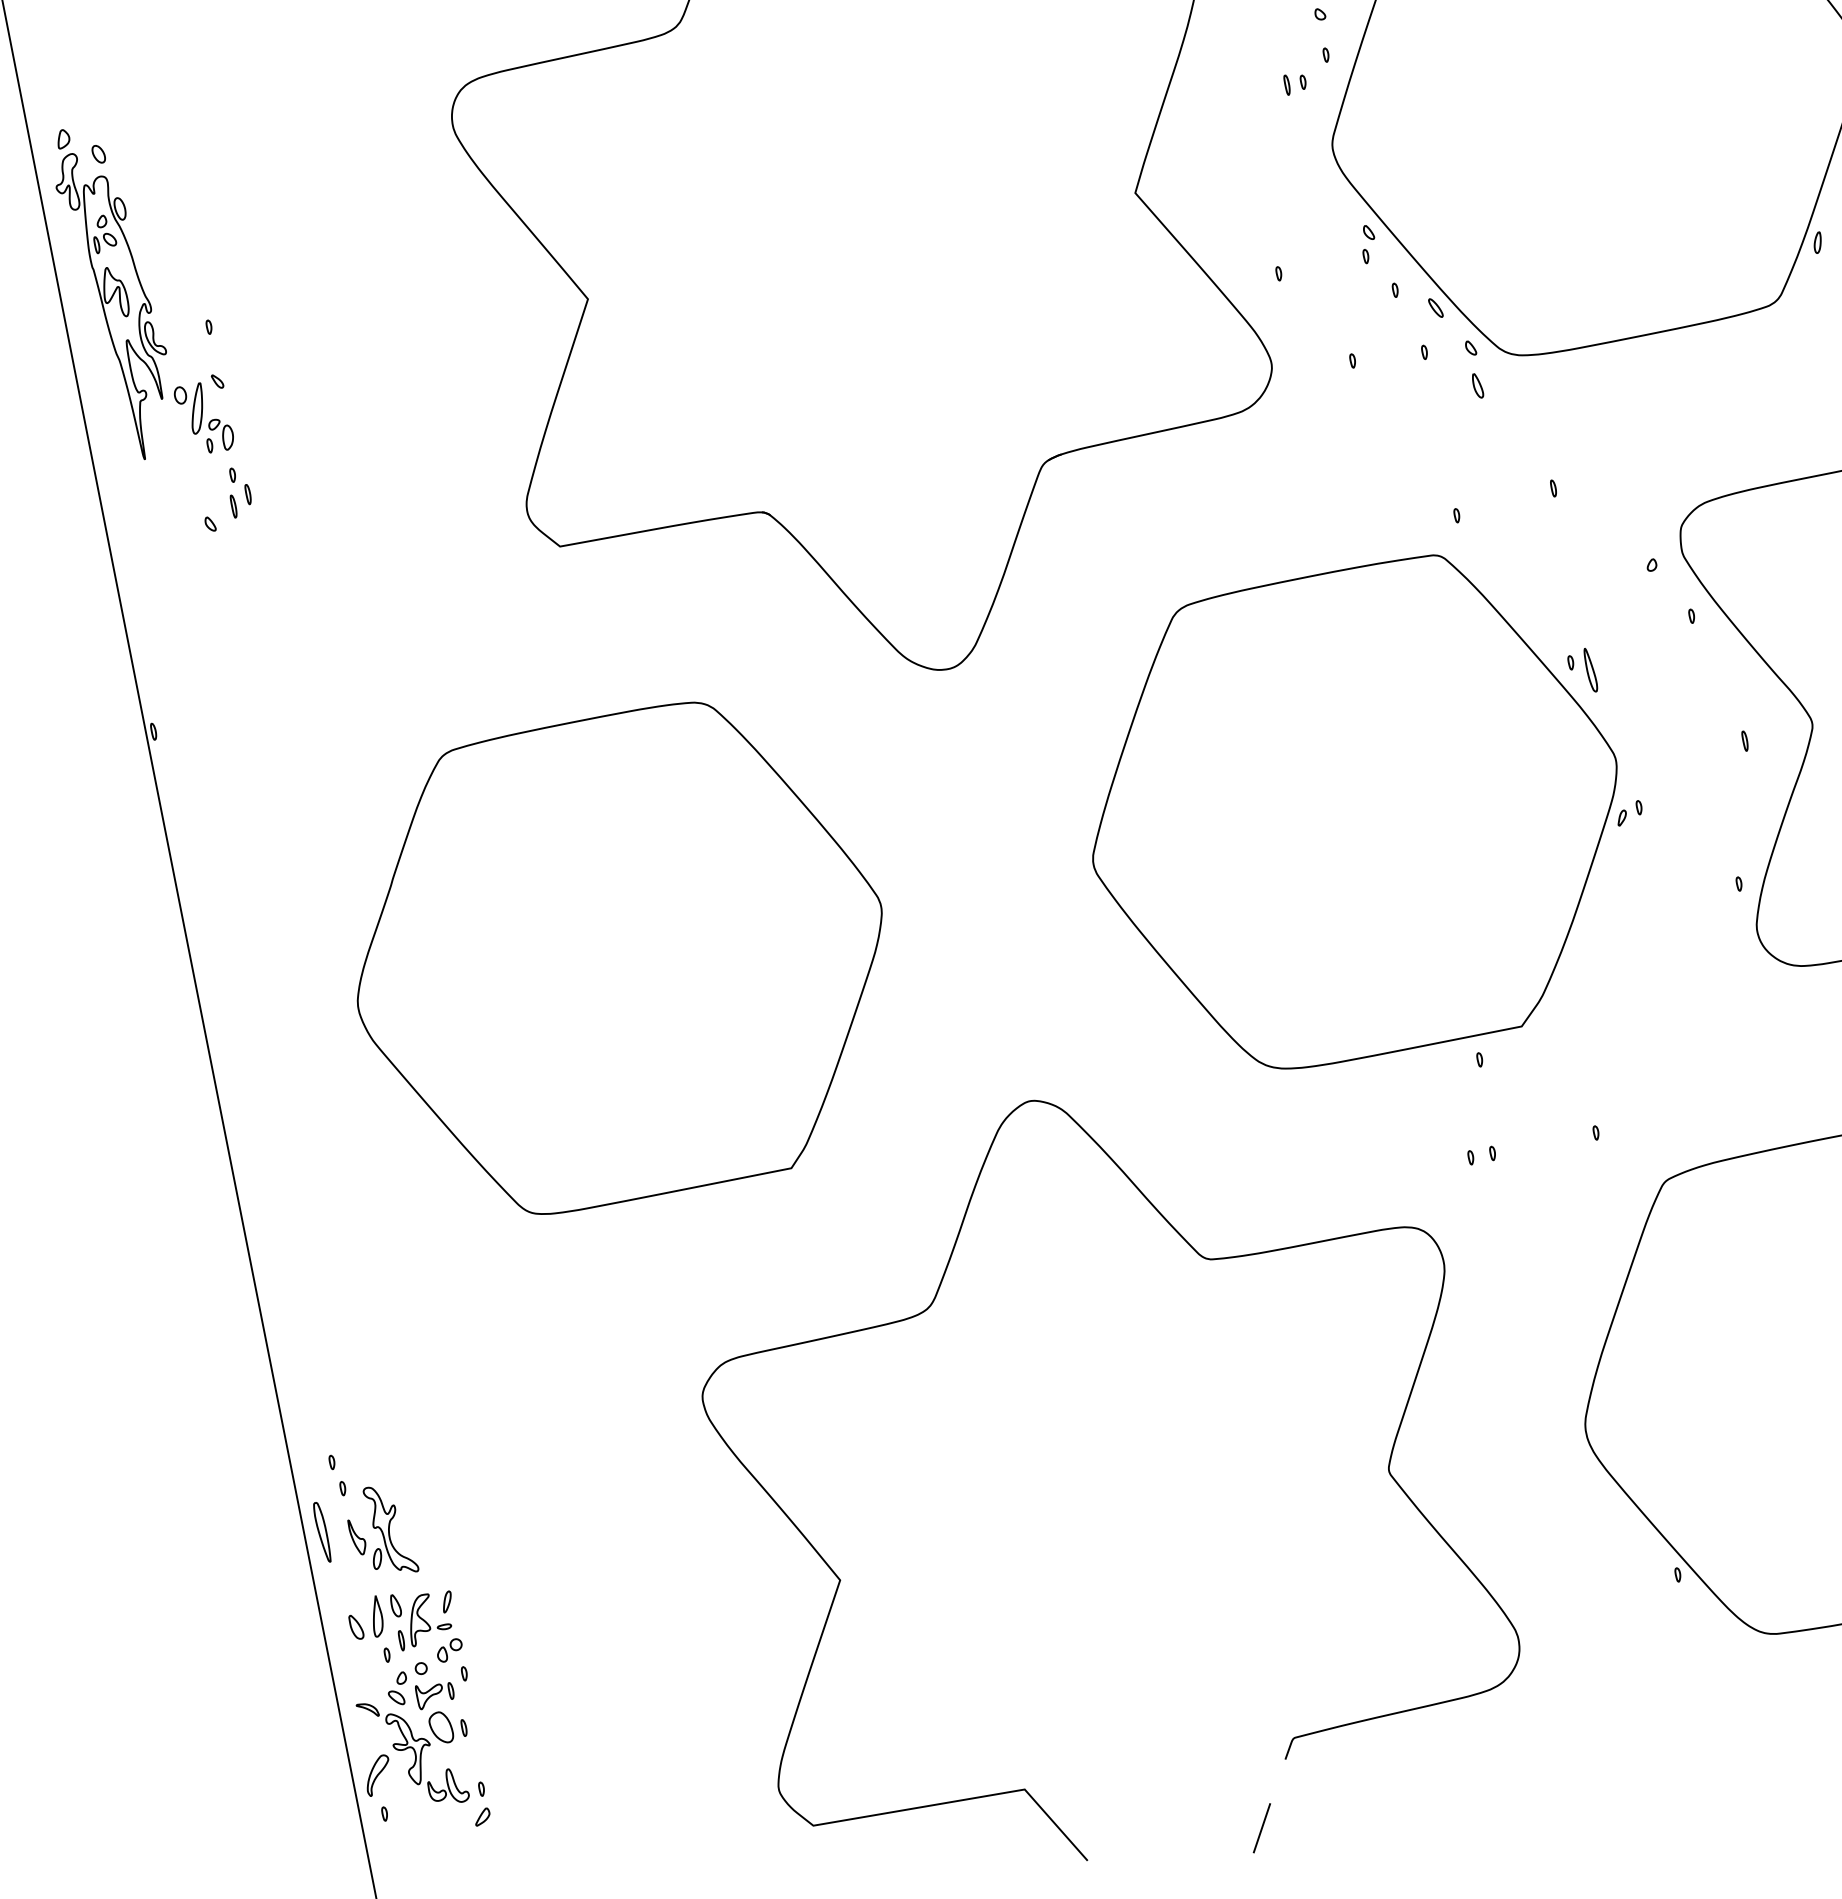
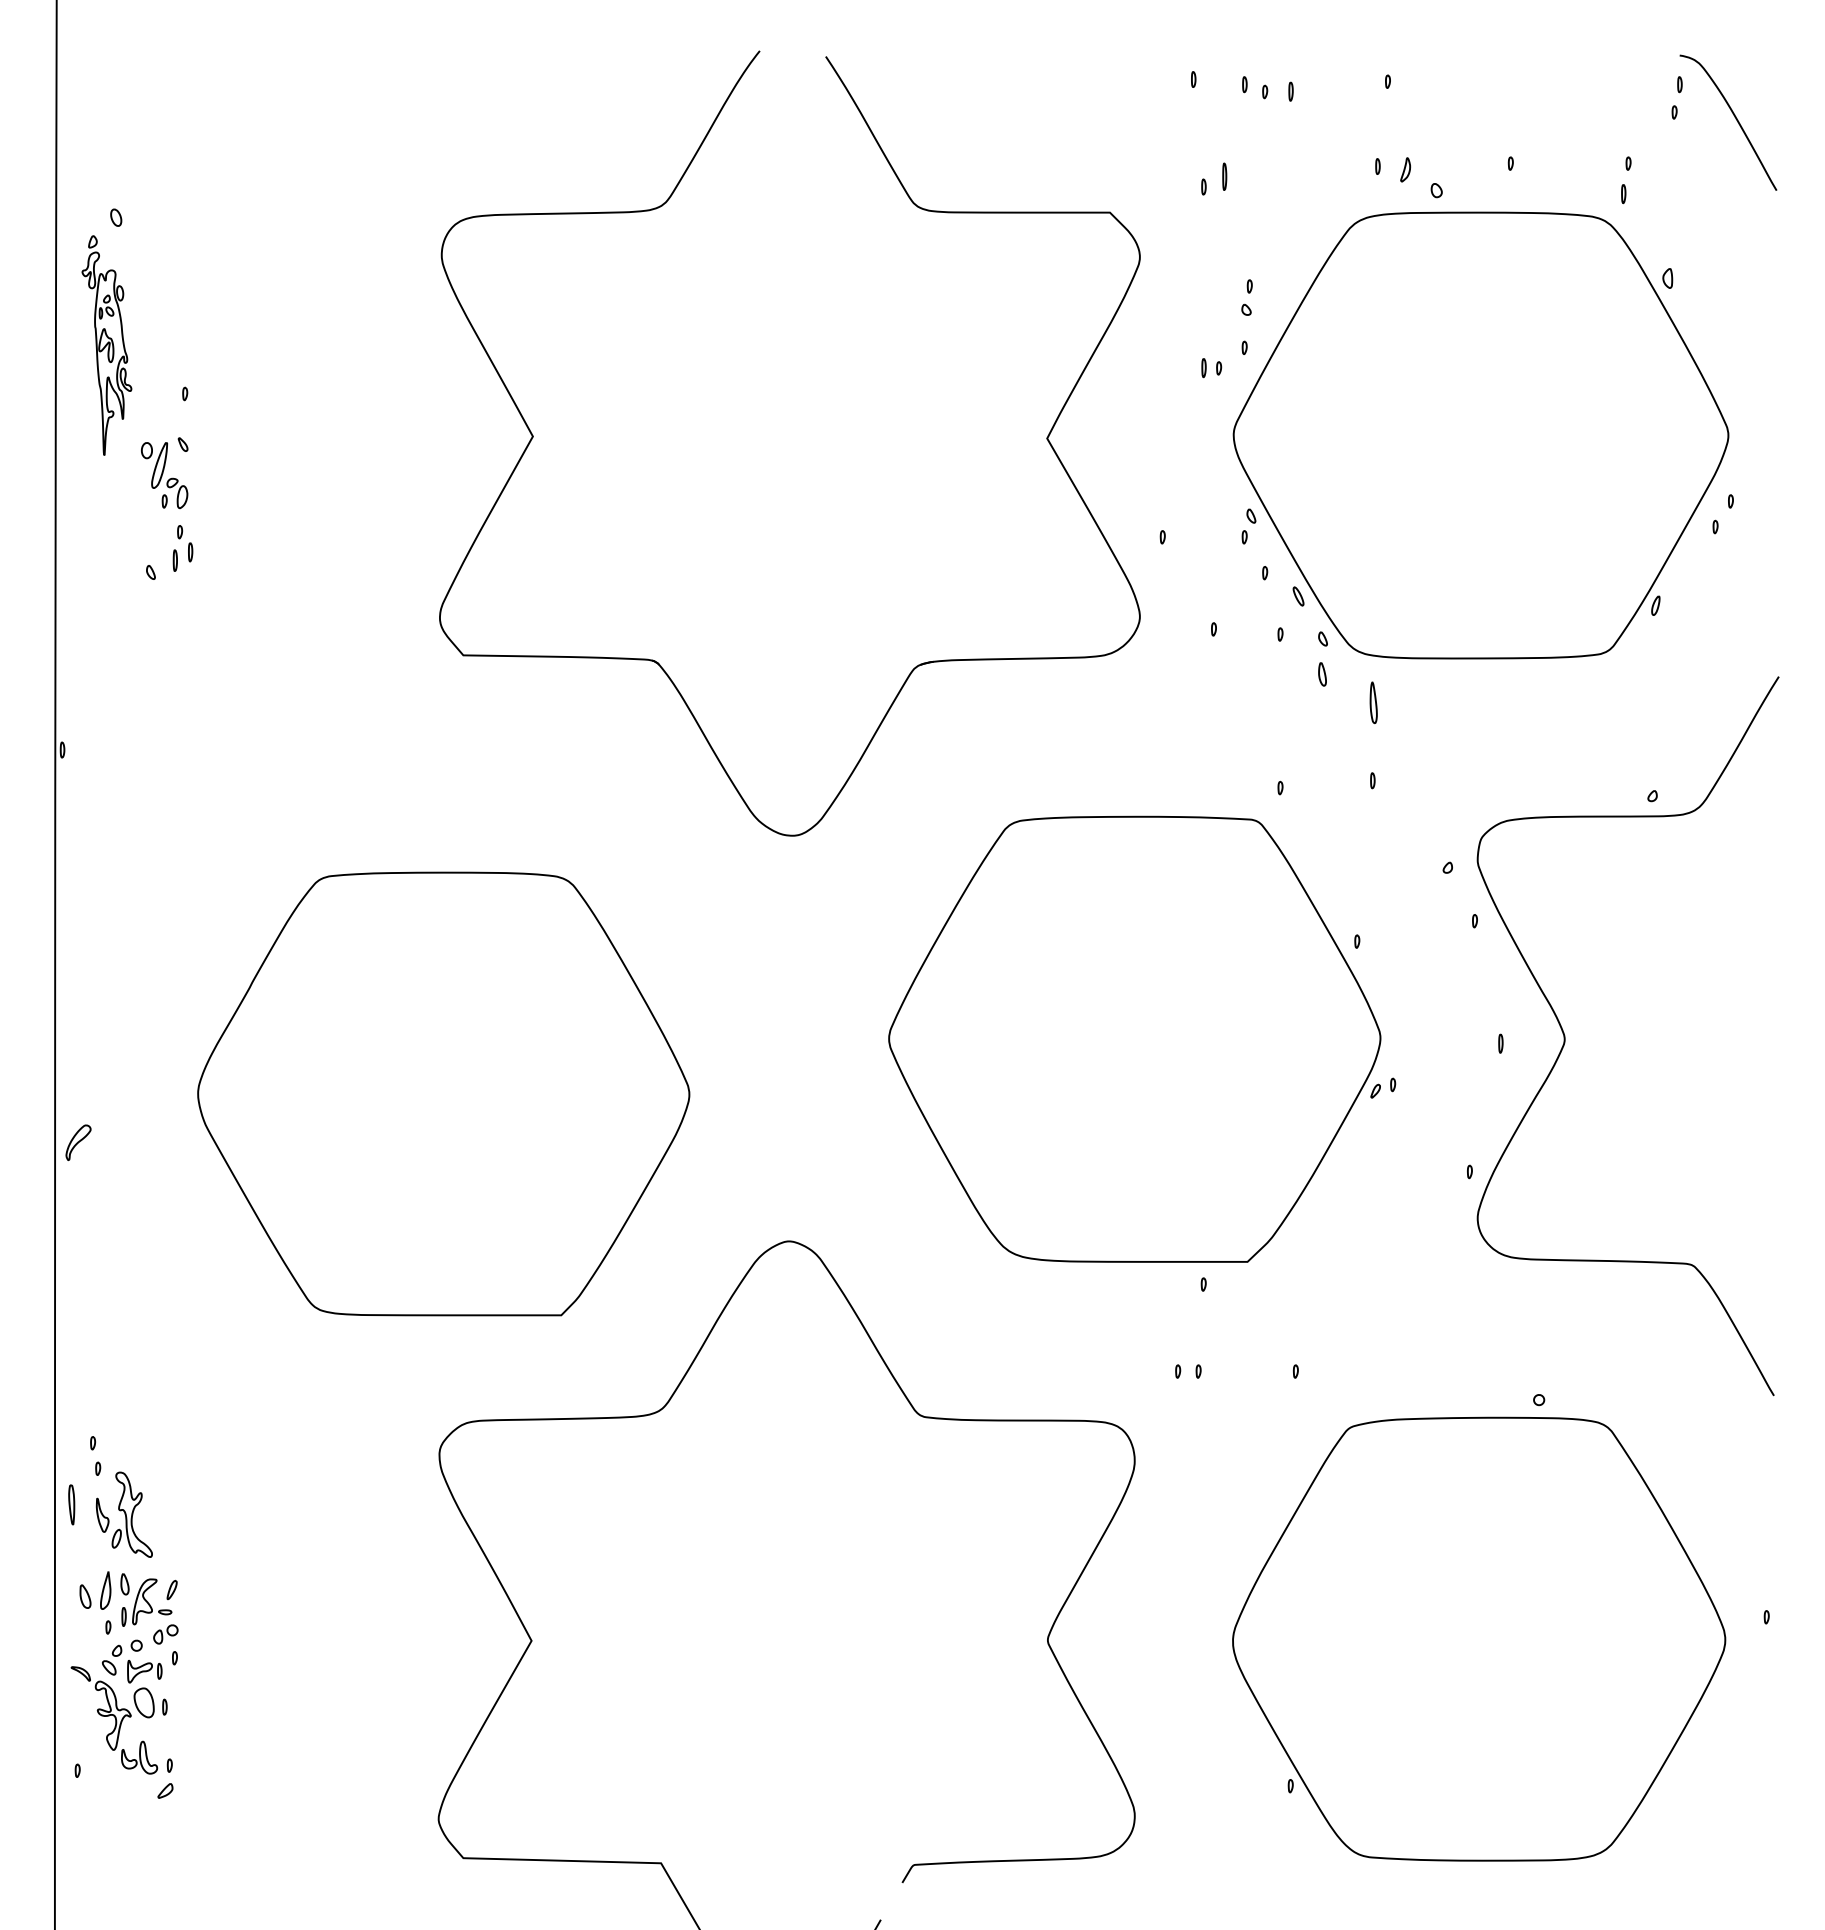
part: (115, 292) -> (106, 345), size x0.7
part: (1590, 669) -> (1373, 702), moved
part: (619, 957) -> (443, 1093), moved
part: (322, 1532) -> (71, 1504), size x0.7
part: (378, 1775) -> (78, 1142), moved

